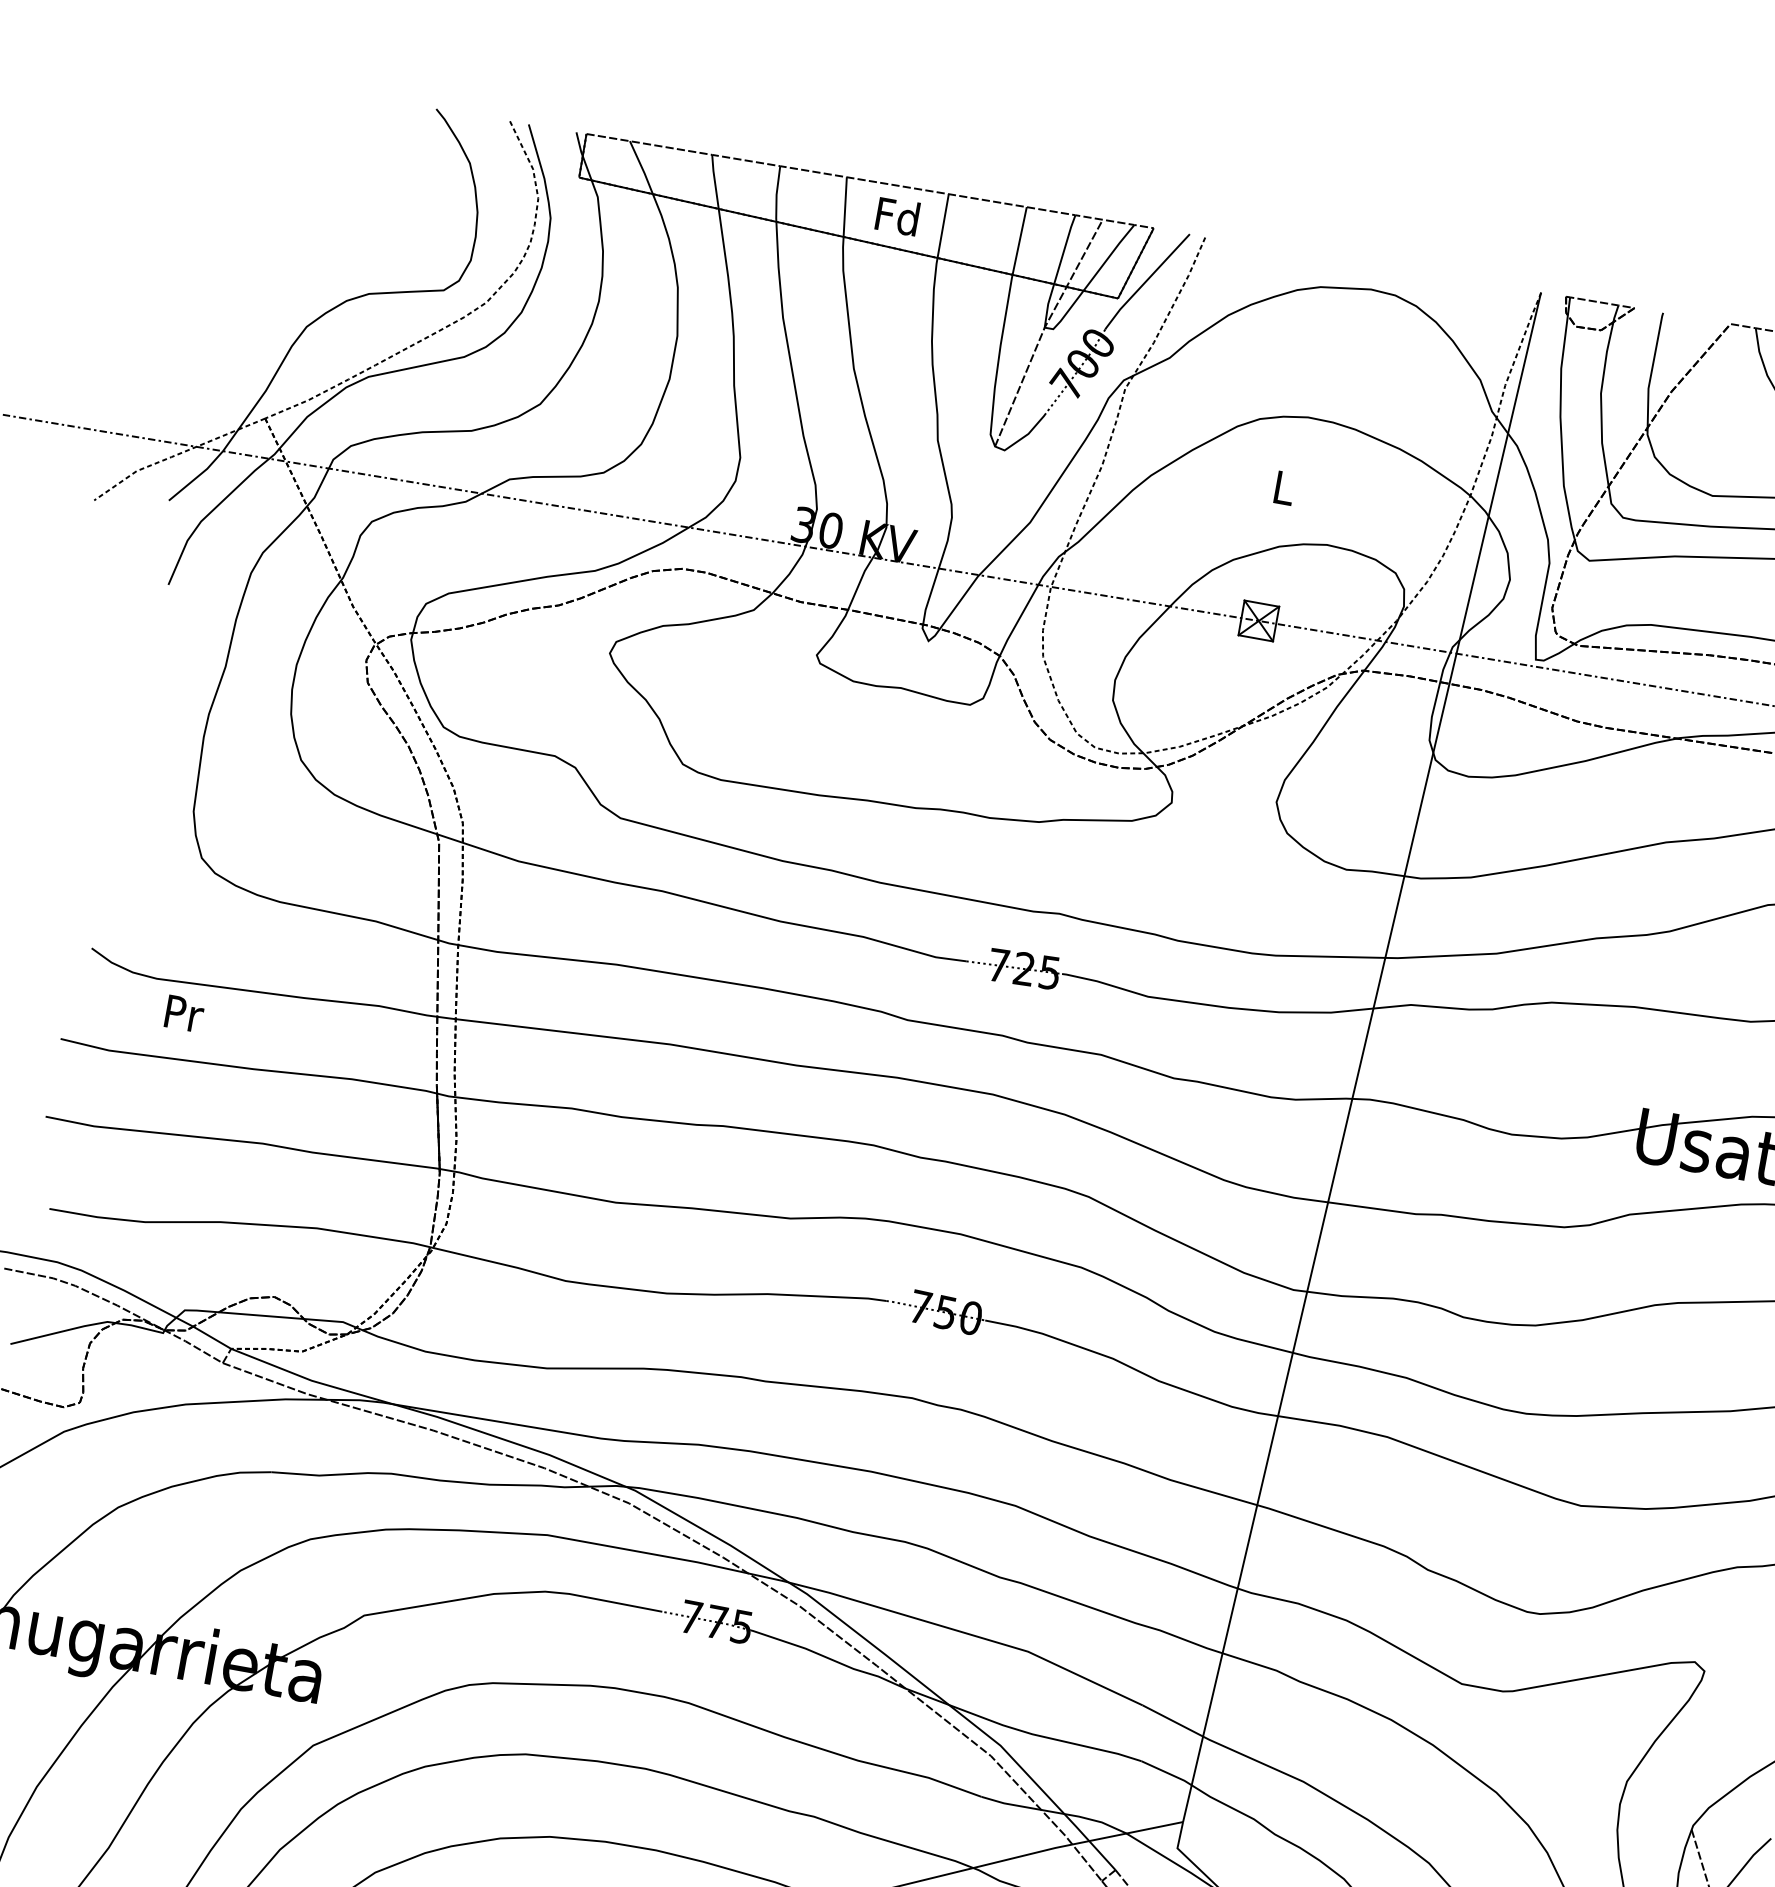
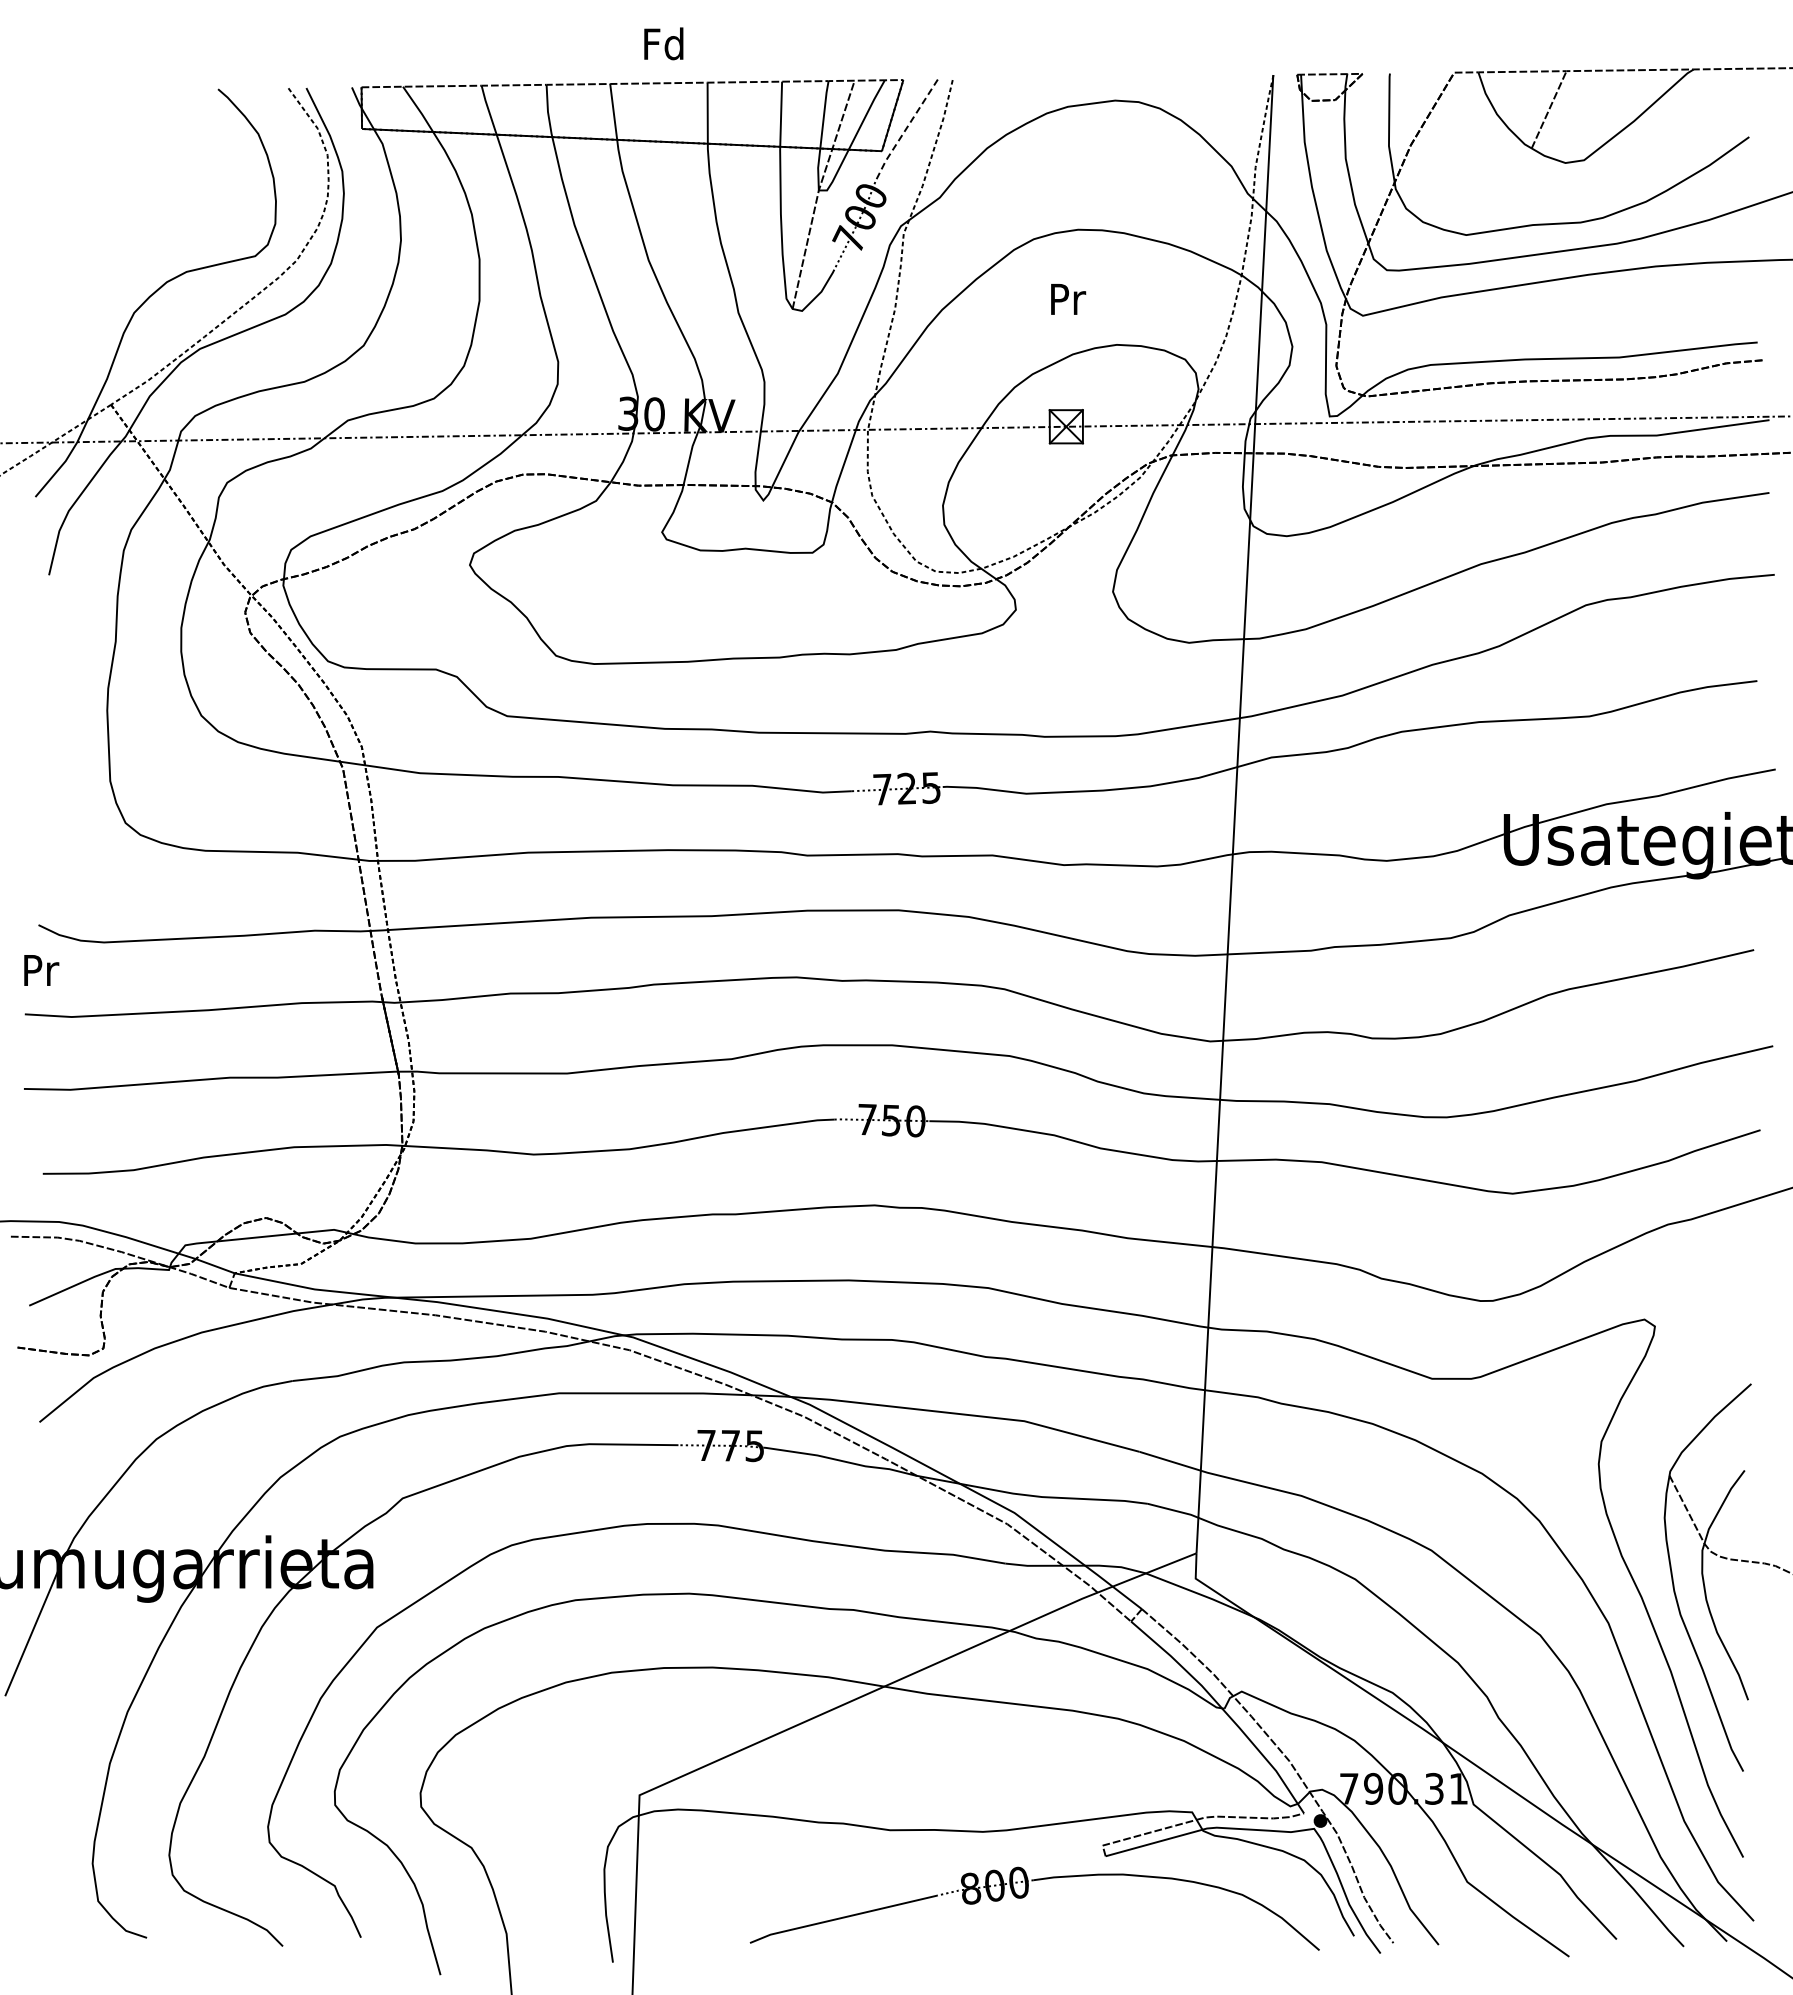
text: (897, 215) -> (663, 43), moved
line: (1145, 282) -> (904, 131), solid -> dashed
text: (1284, 488) -> (1068, 299), L -> Pr
text: (184, 1013) -> (41, 970), moved

